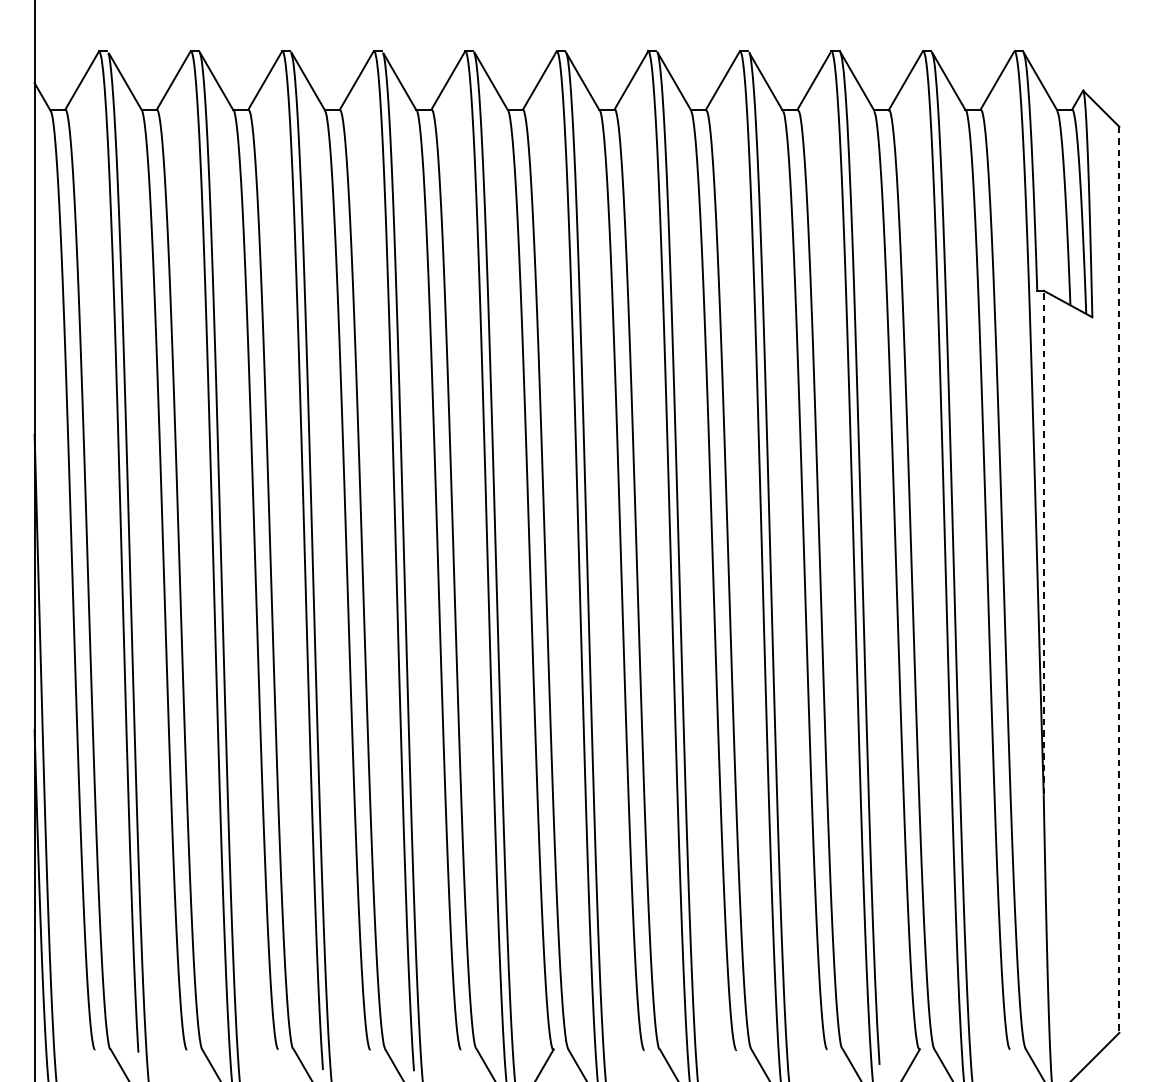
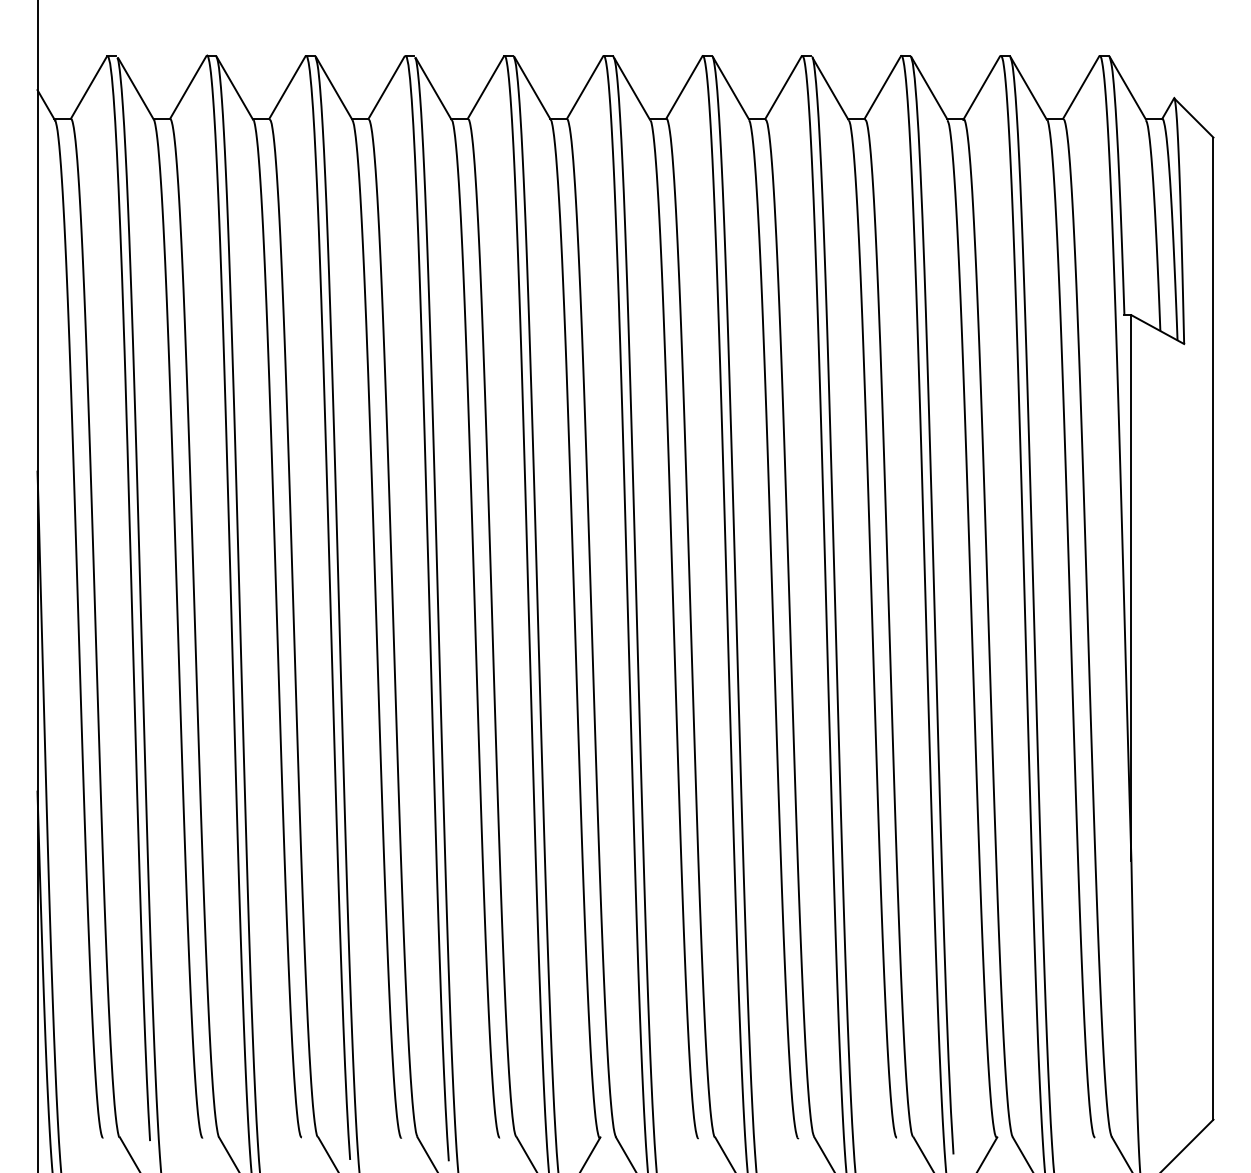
line: (1043, 541) -> (1131, 587), dashed -> solid
line: (1119, 580) -> (1213, 629), dashed -> solid

